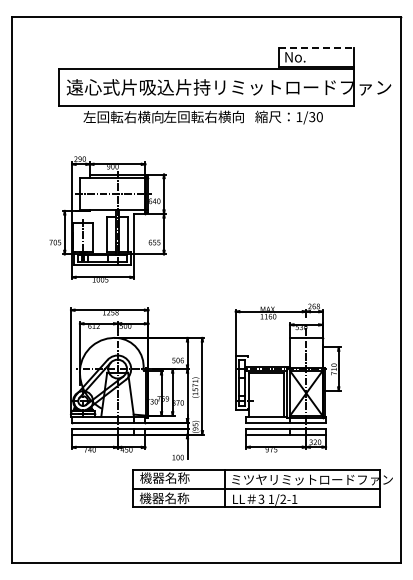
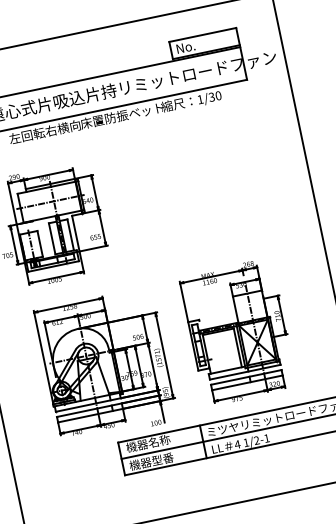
line: (316, 47) -> (202, 34), dashed -> solid
text: (210, 116) -> (121, 115), 左回転右横向 -> 床置防振ベット
text: (177, 498) -> (163, 459), 機器名称 -> 機器型番
text: (261, 499) -> (237, 444), 3 -> 4

